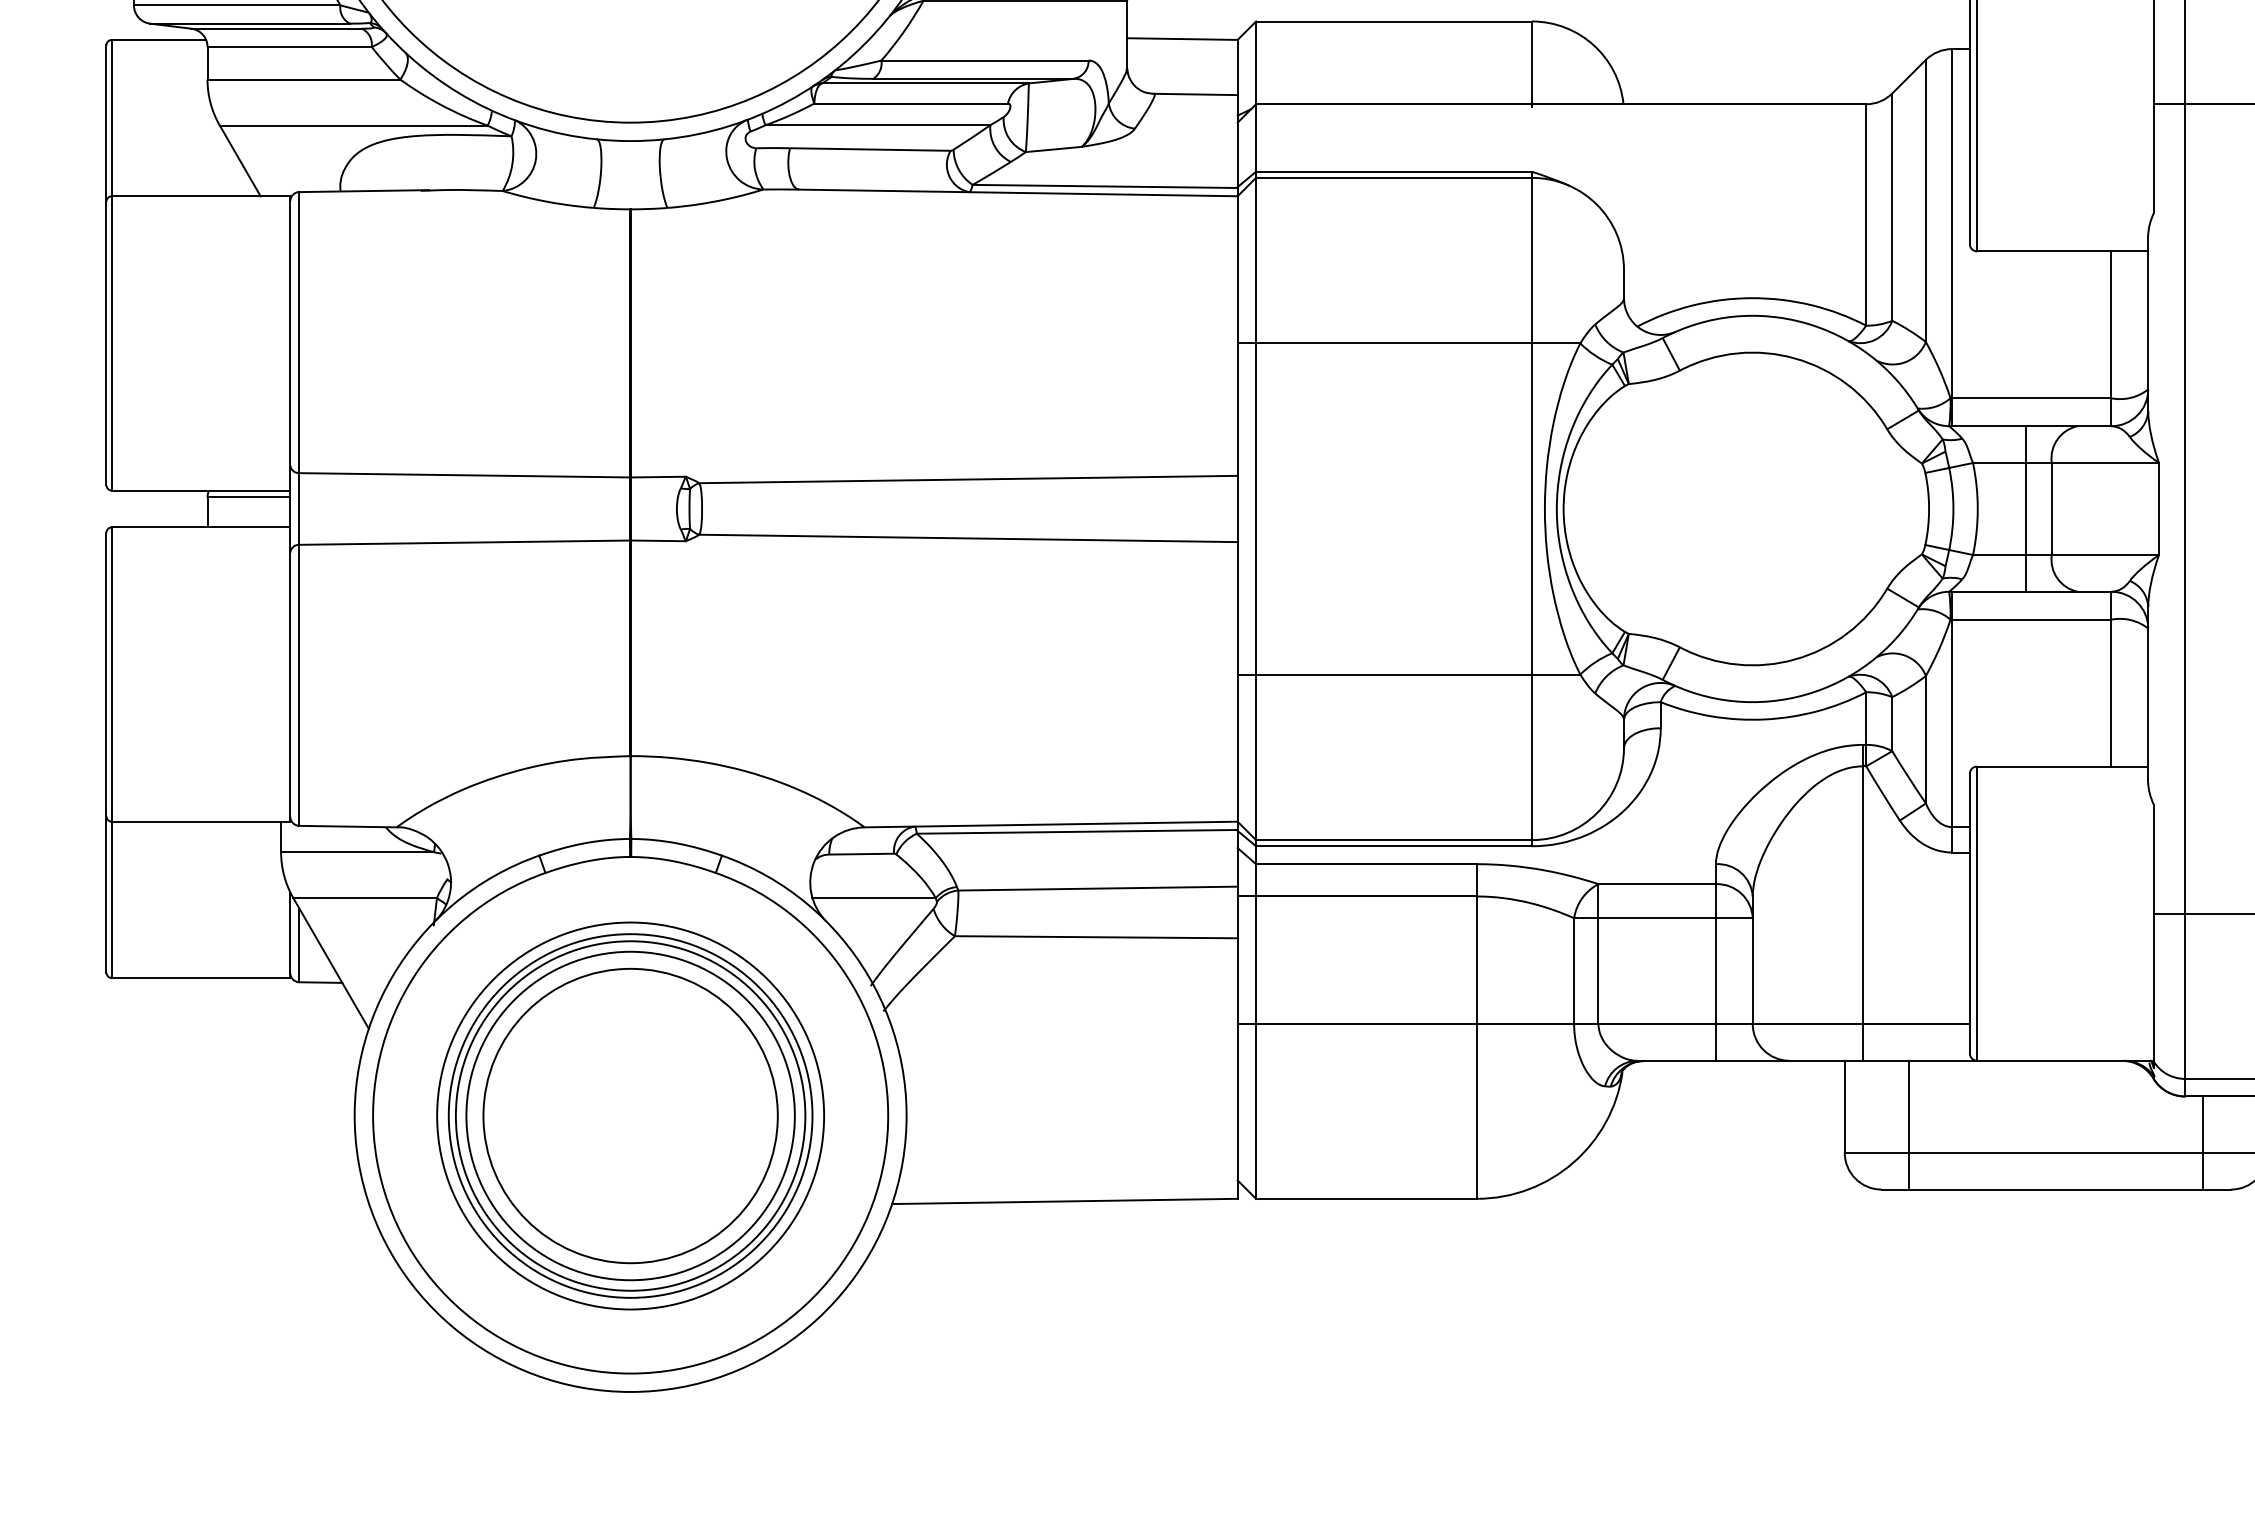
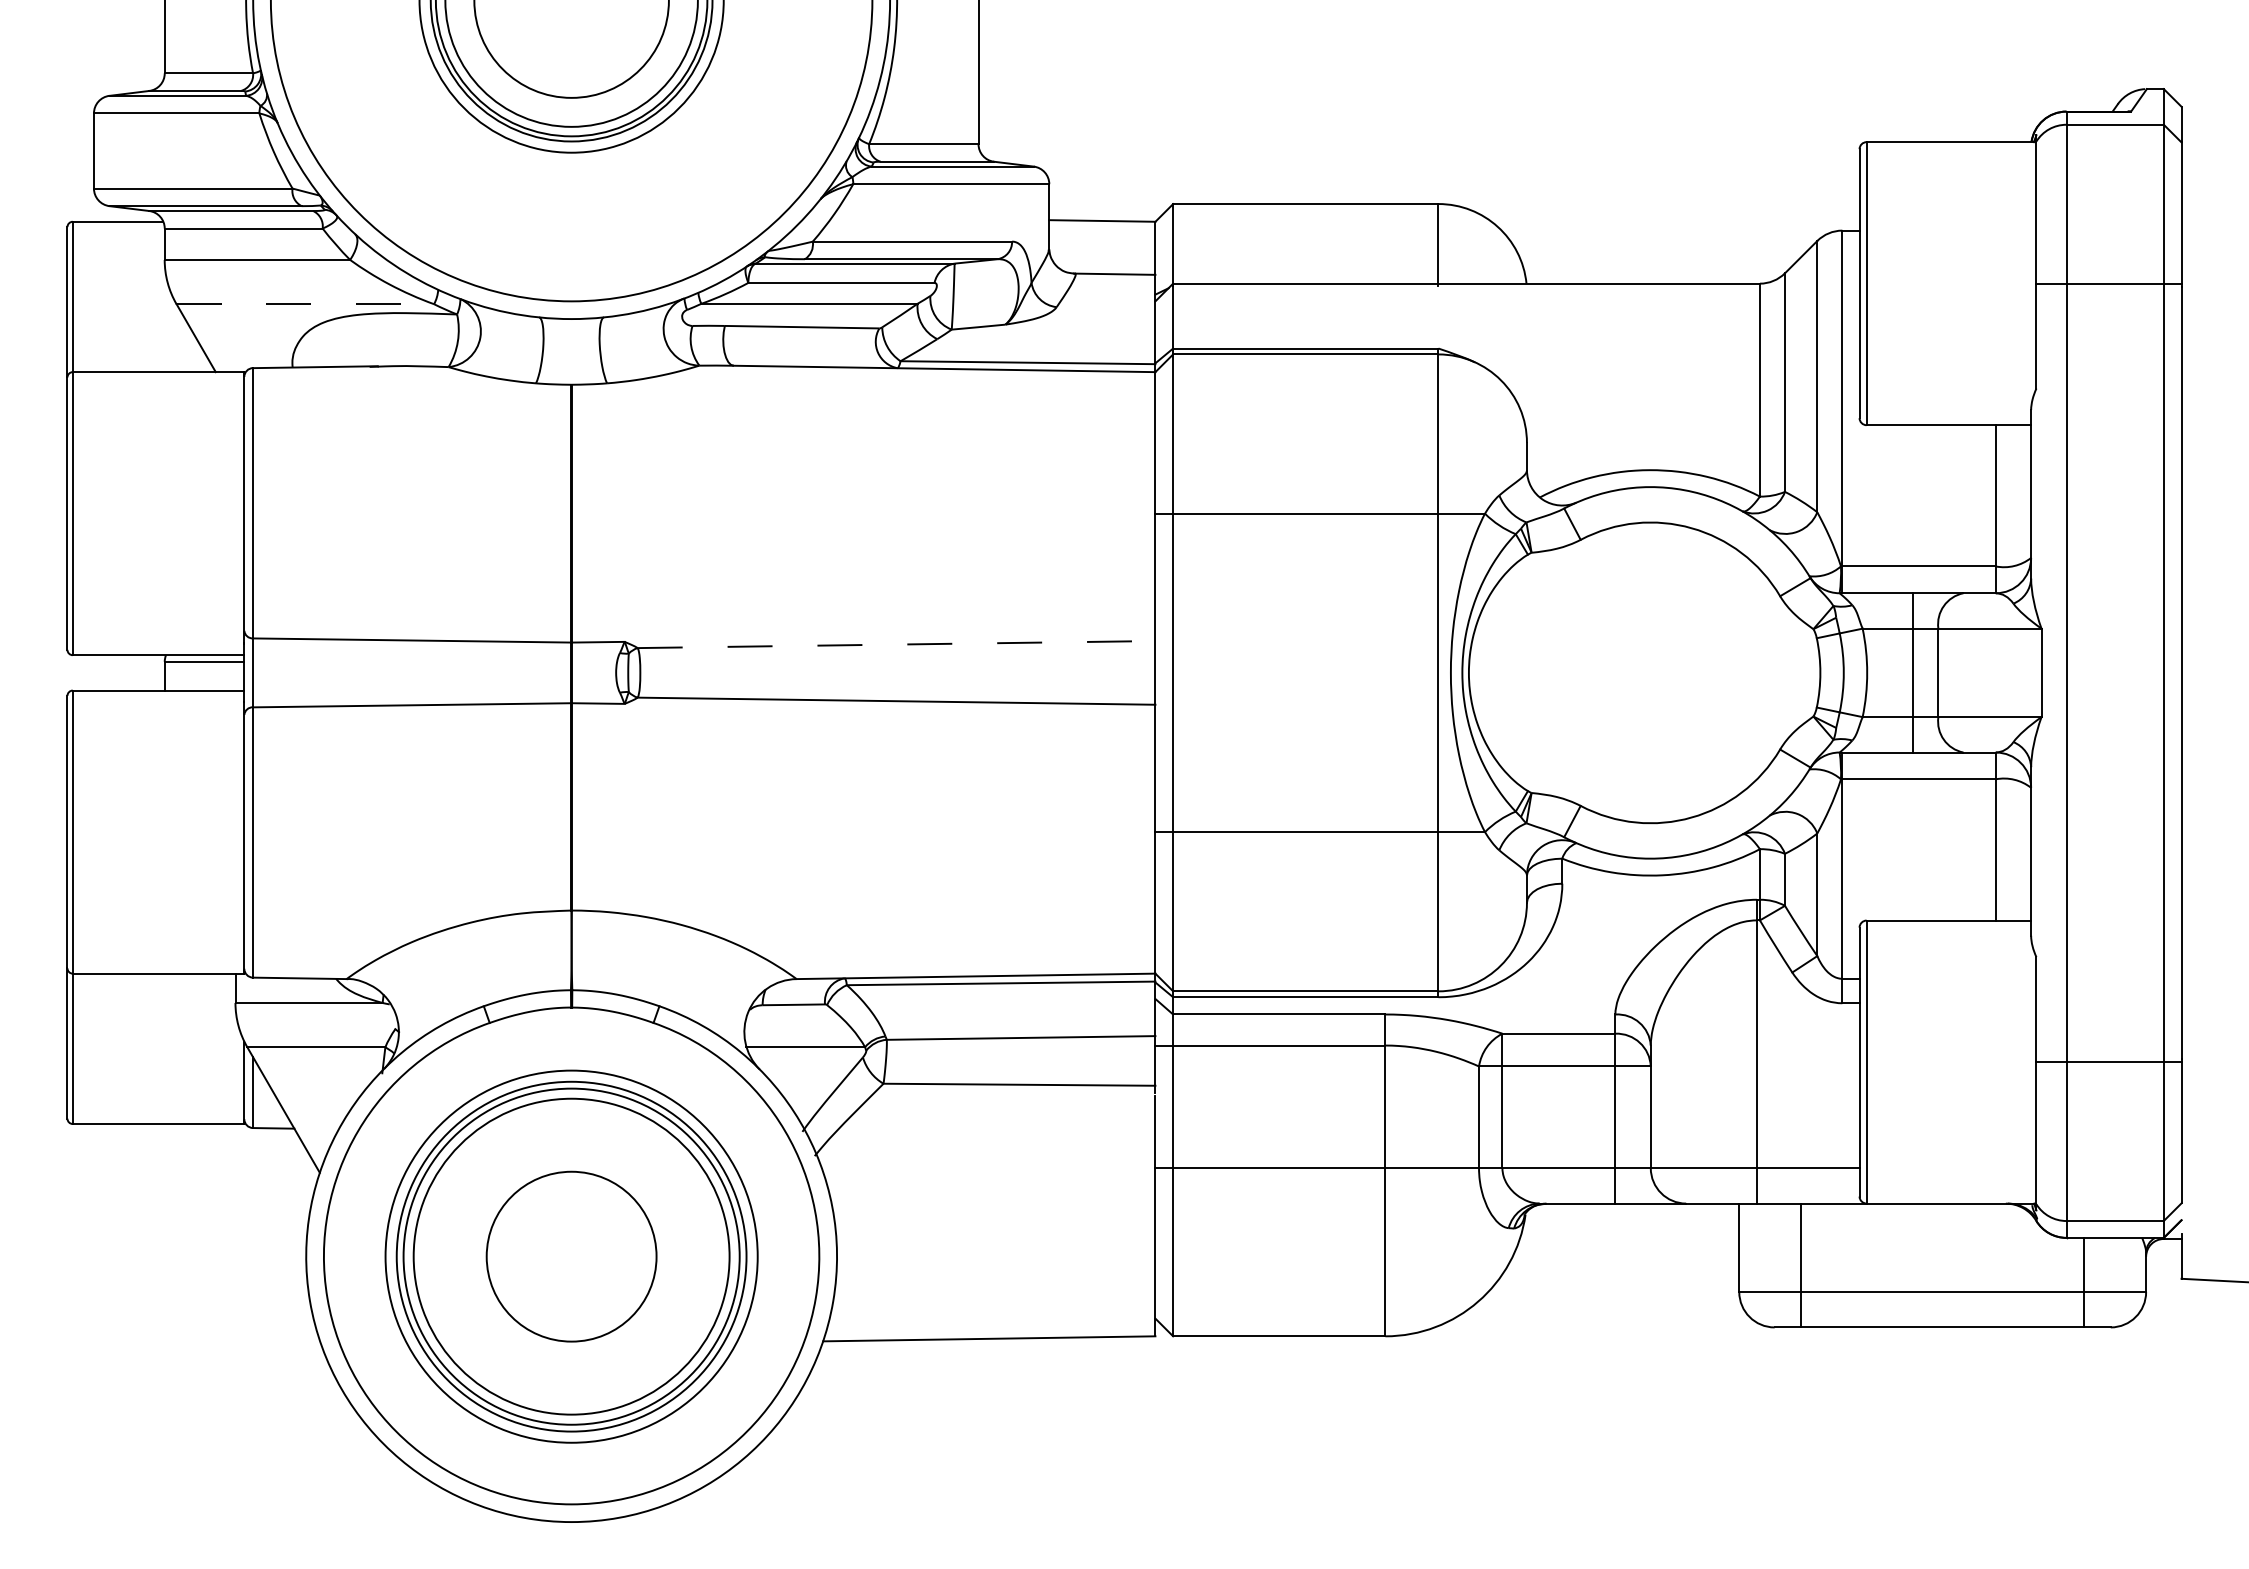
line: (353, 125) -> (305, 304), solid -> dashed
line: (968, 479) -> (896, 644), solid -> dashed
circle: (630, 1115) -> (571, 1256), size x0.6

